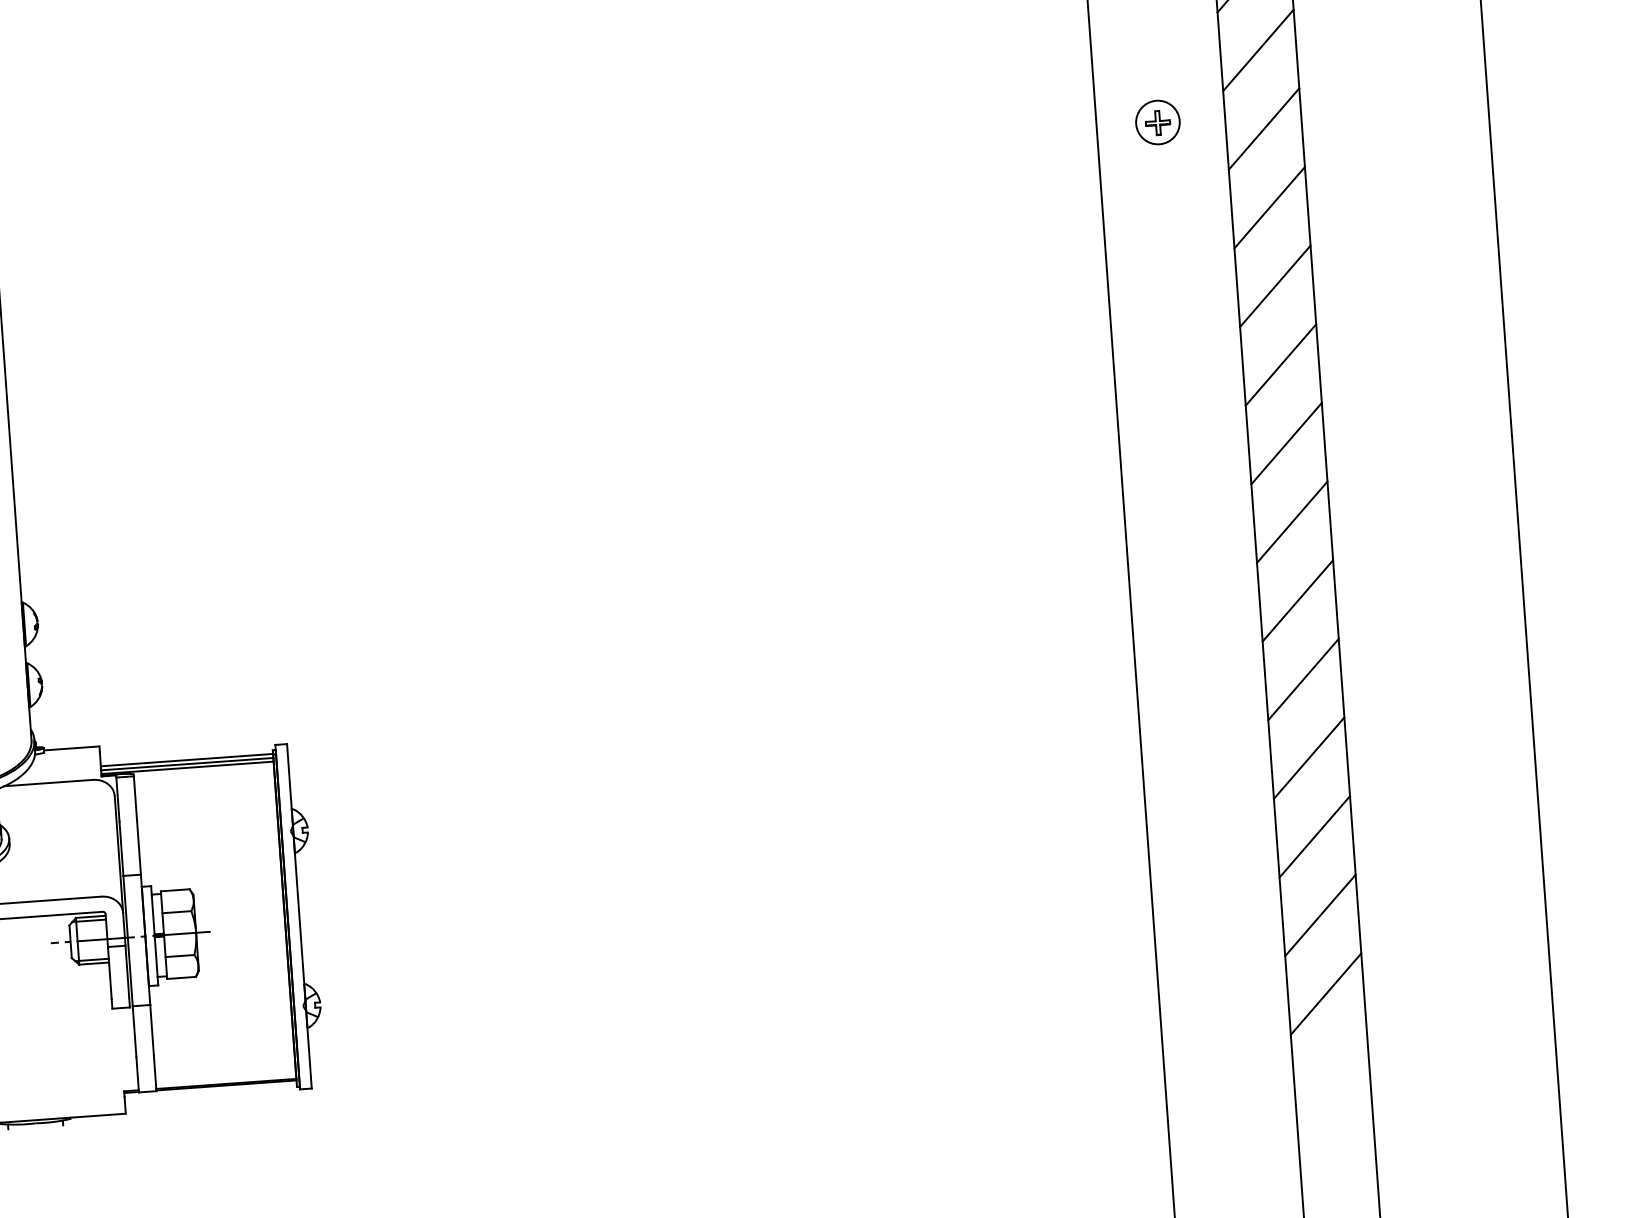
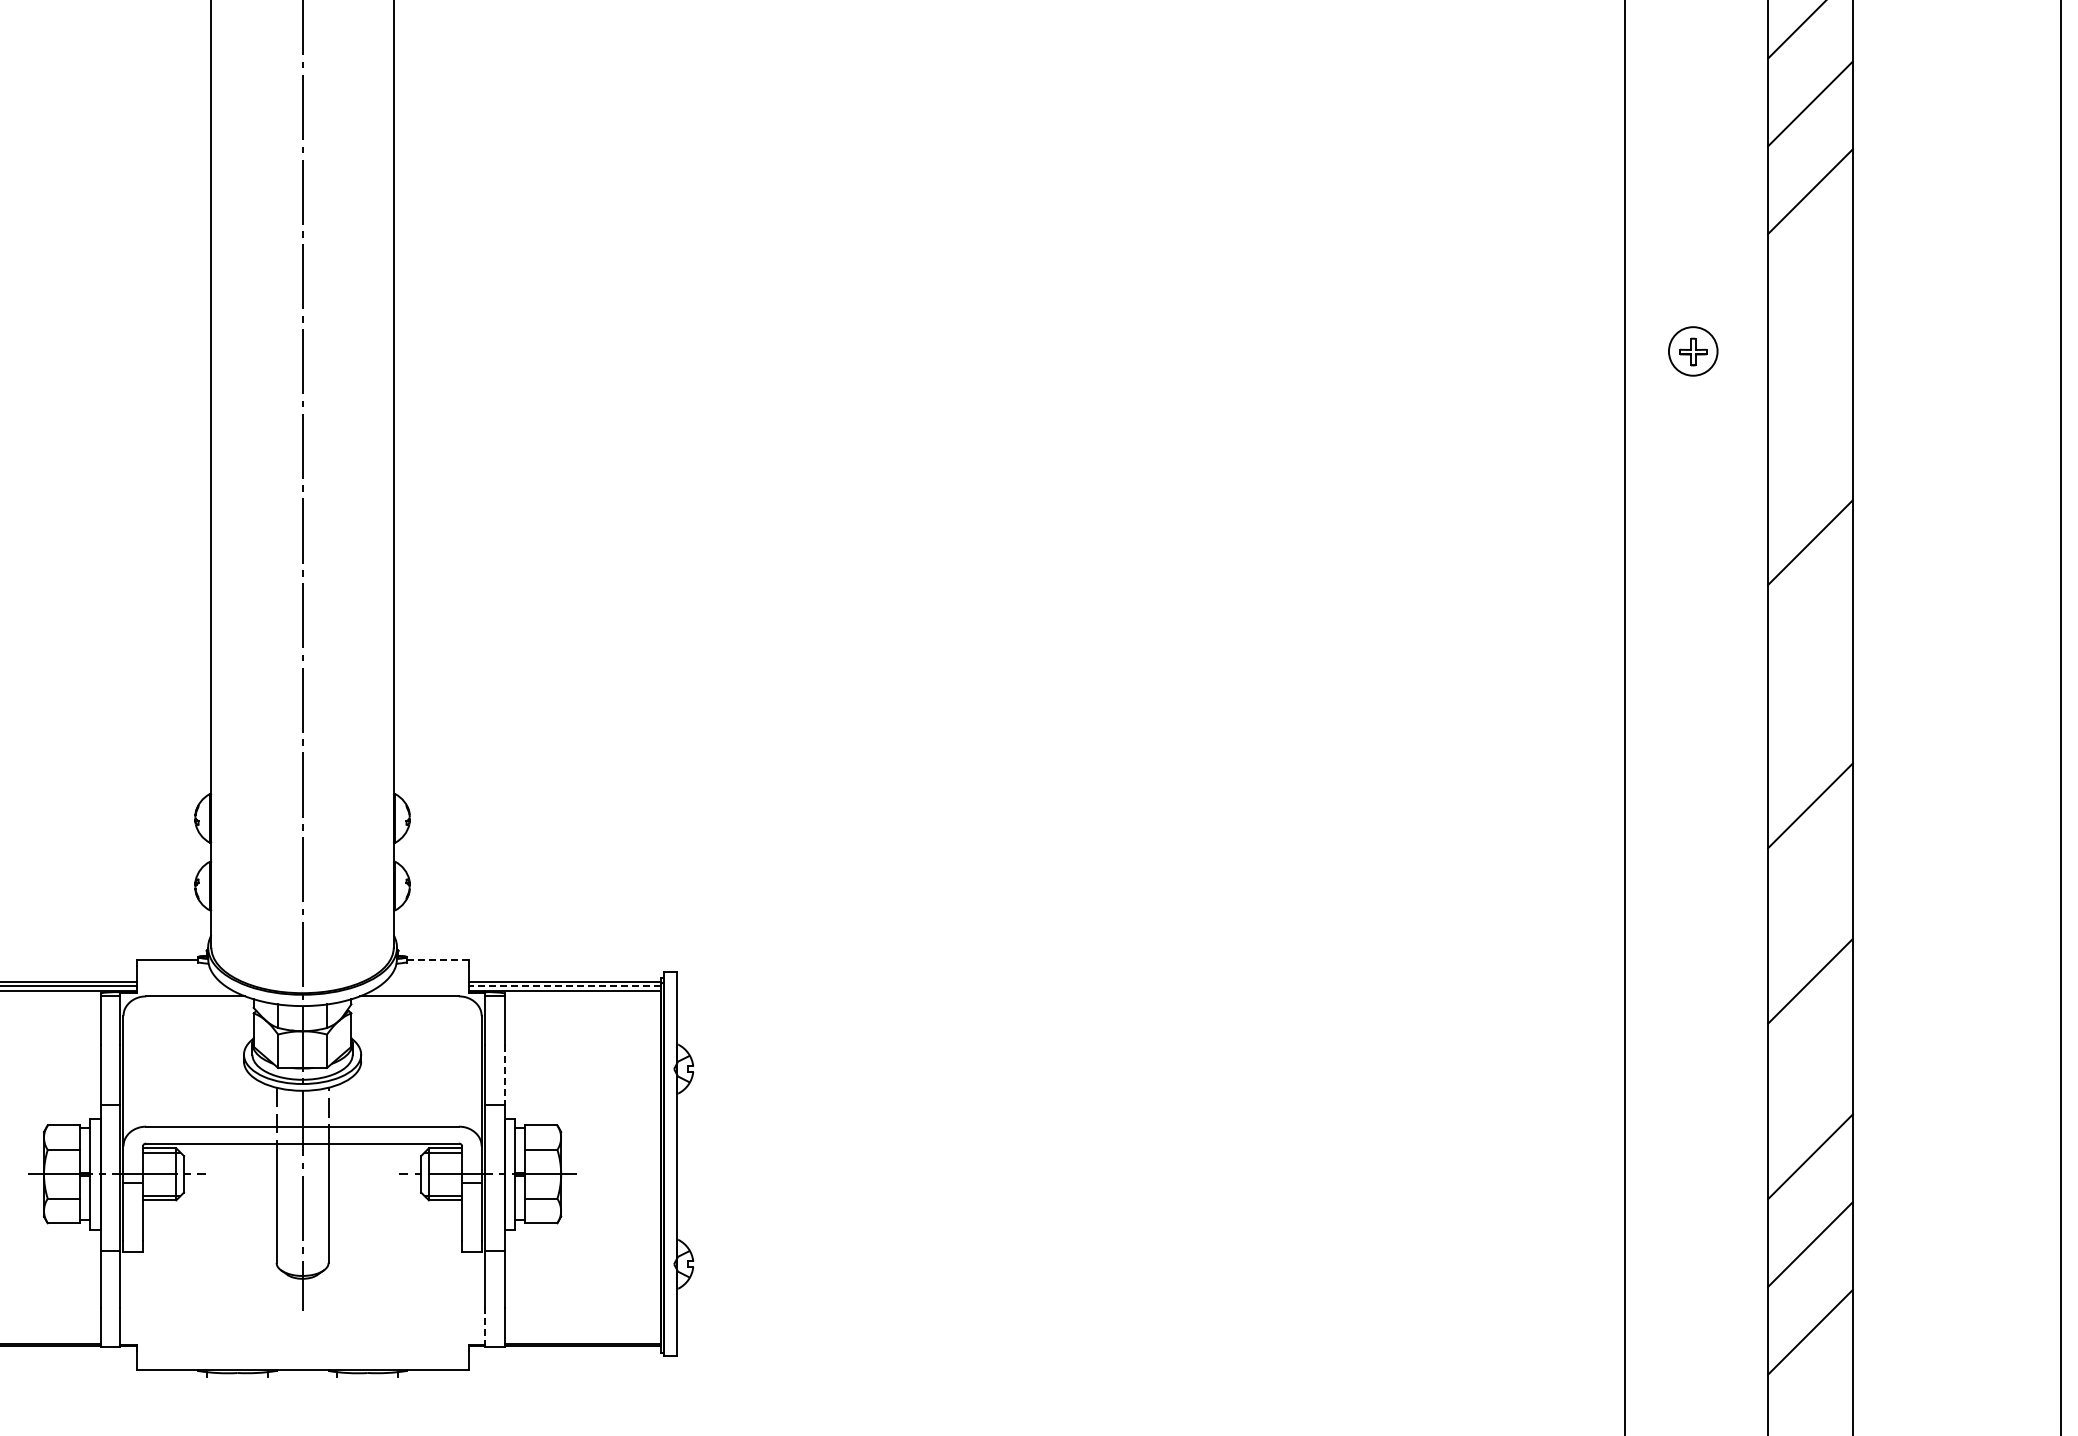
line: (1258, 50) -> (1810, 279), removed
line: (1264, 128) -> (1810, 366), removed
line: (1269, 207) -> (1810, 454), removed
line: (1280, 365) -> (1810, 630), removed
line: (1286, 443) -> (1810, 717), removed
line: (1297, 600) -> (1810, 893), removed
line: (71, 748) -> (437, 959), solid -> dashed
line: (1309, 757) -> (1810, 1068), removed
line: (187, 764) -> (564, 986), solid -> dashed
line: (138, 847) -> (504, 1075), solid -> dashed
line: (137, 1075) -> (484, 1327), solid -> dashed

